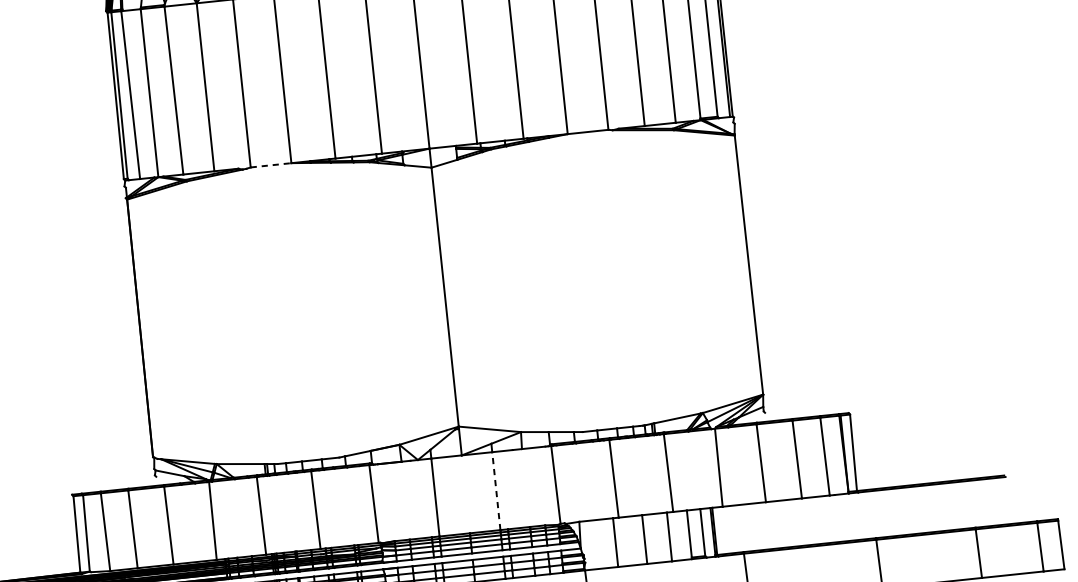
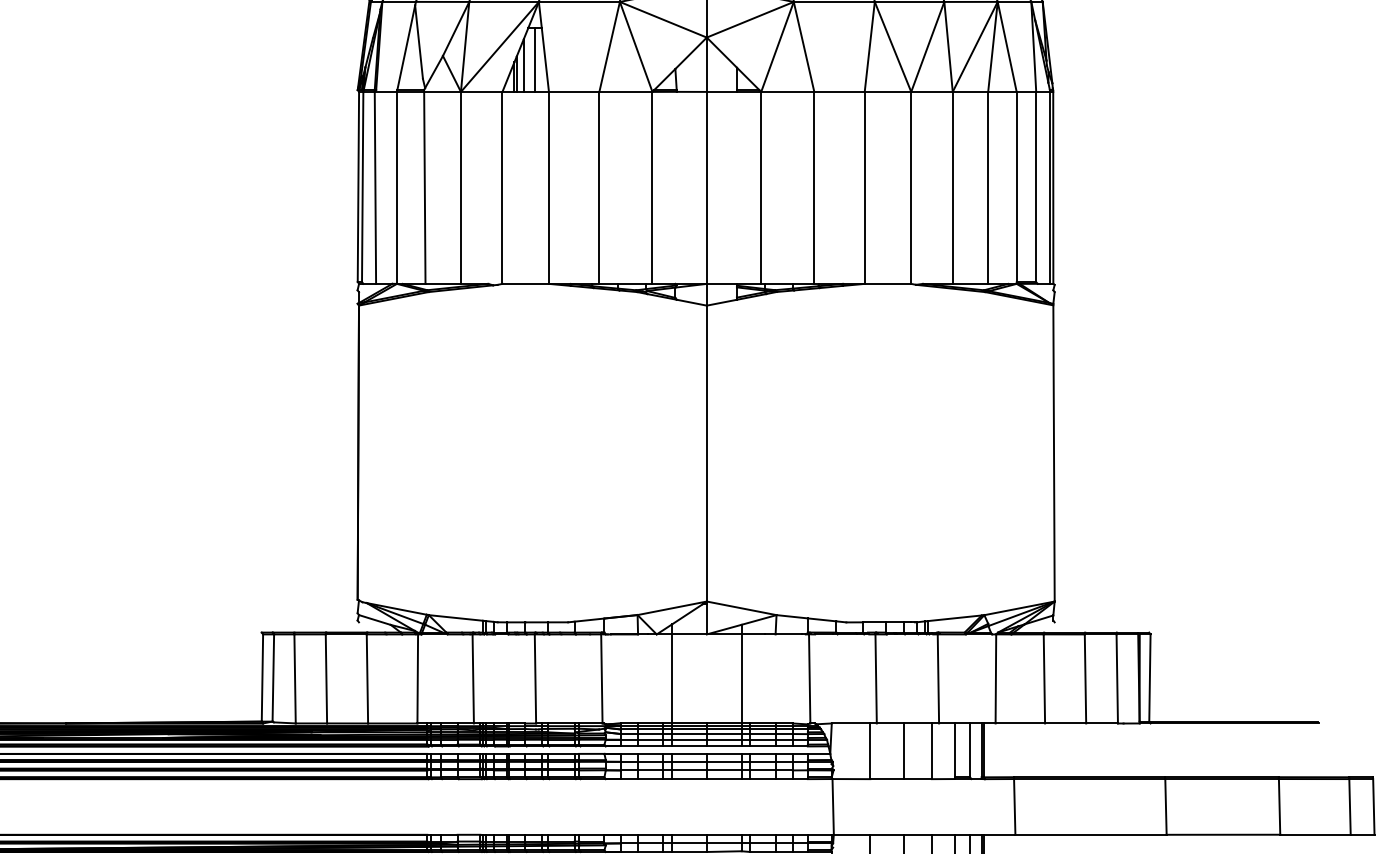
line: (271, 164) -> (526, 283), dashed -> solid
line: (496, 490) -> (741, 678), dashed -> solid

